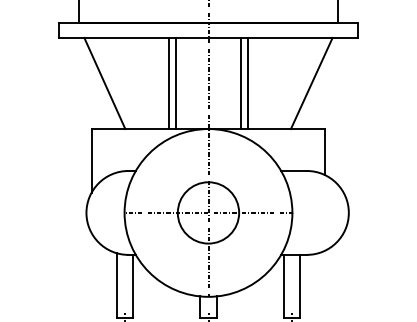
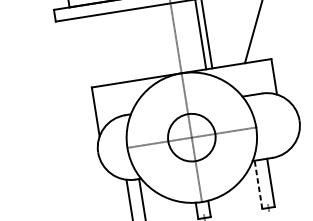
line: (104, 83) -> (96, 50), removed
line: (168, 83) -> (145, 43), removed
line: (176, 83) -> (151, 42), removed
line: (283, 285) -> (258, 184), solid -> dashed

